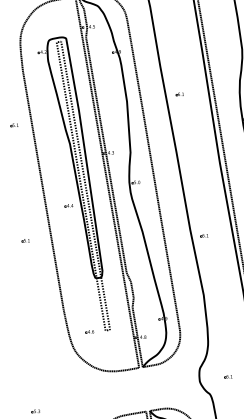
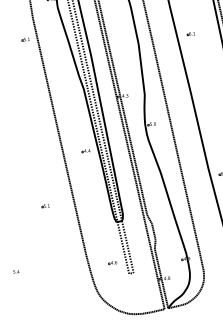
part: (14, 125) -> (25, 39), moved
part: (25, 240) -> (45, 205), moved
part: (89, 331) -> (112, 262), moved

